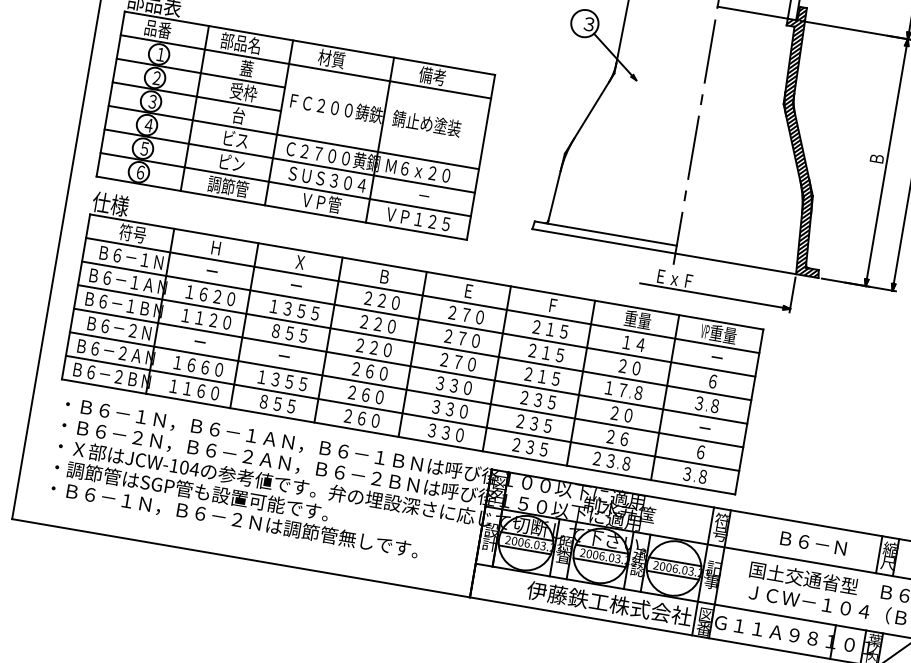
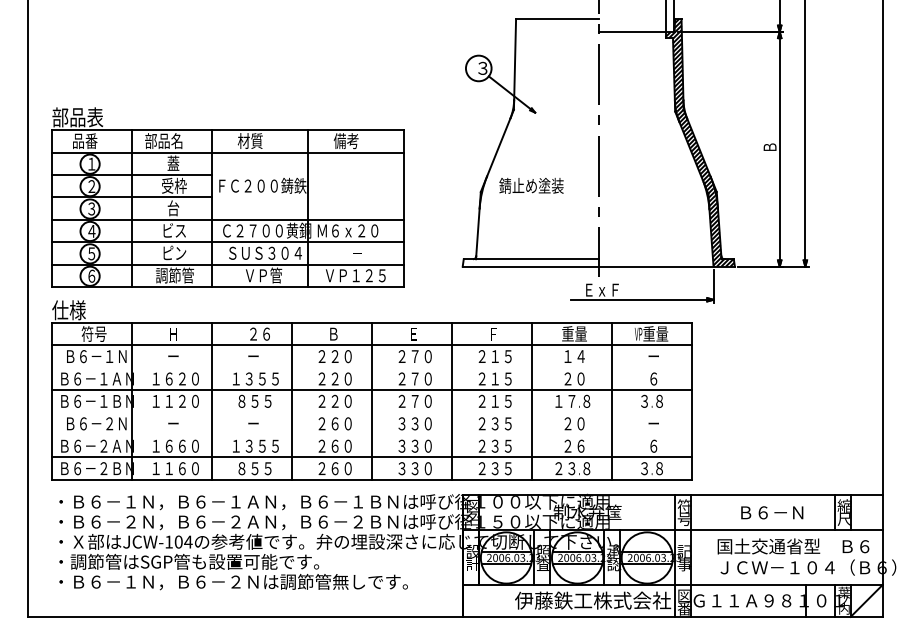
text: (426, 123) -> (531, 185), moved
text: (306, 262) -> (259, 333), Ｘ -> ２６
line: (418, 318) -> (371, 367), removed
line: (410, 366) -> (371, 412), removed
line: (406, 390) -> (371, 435), removed

